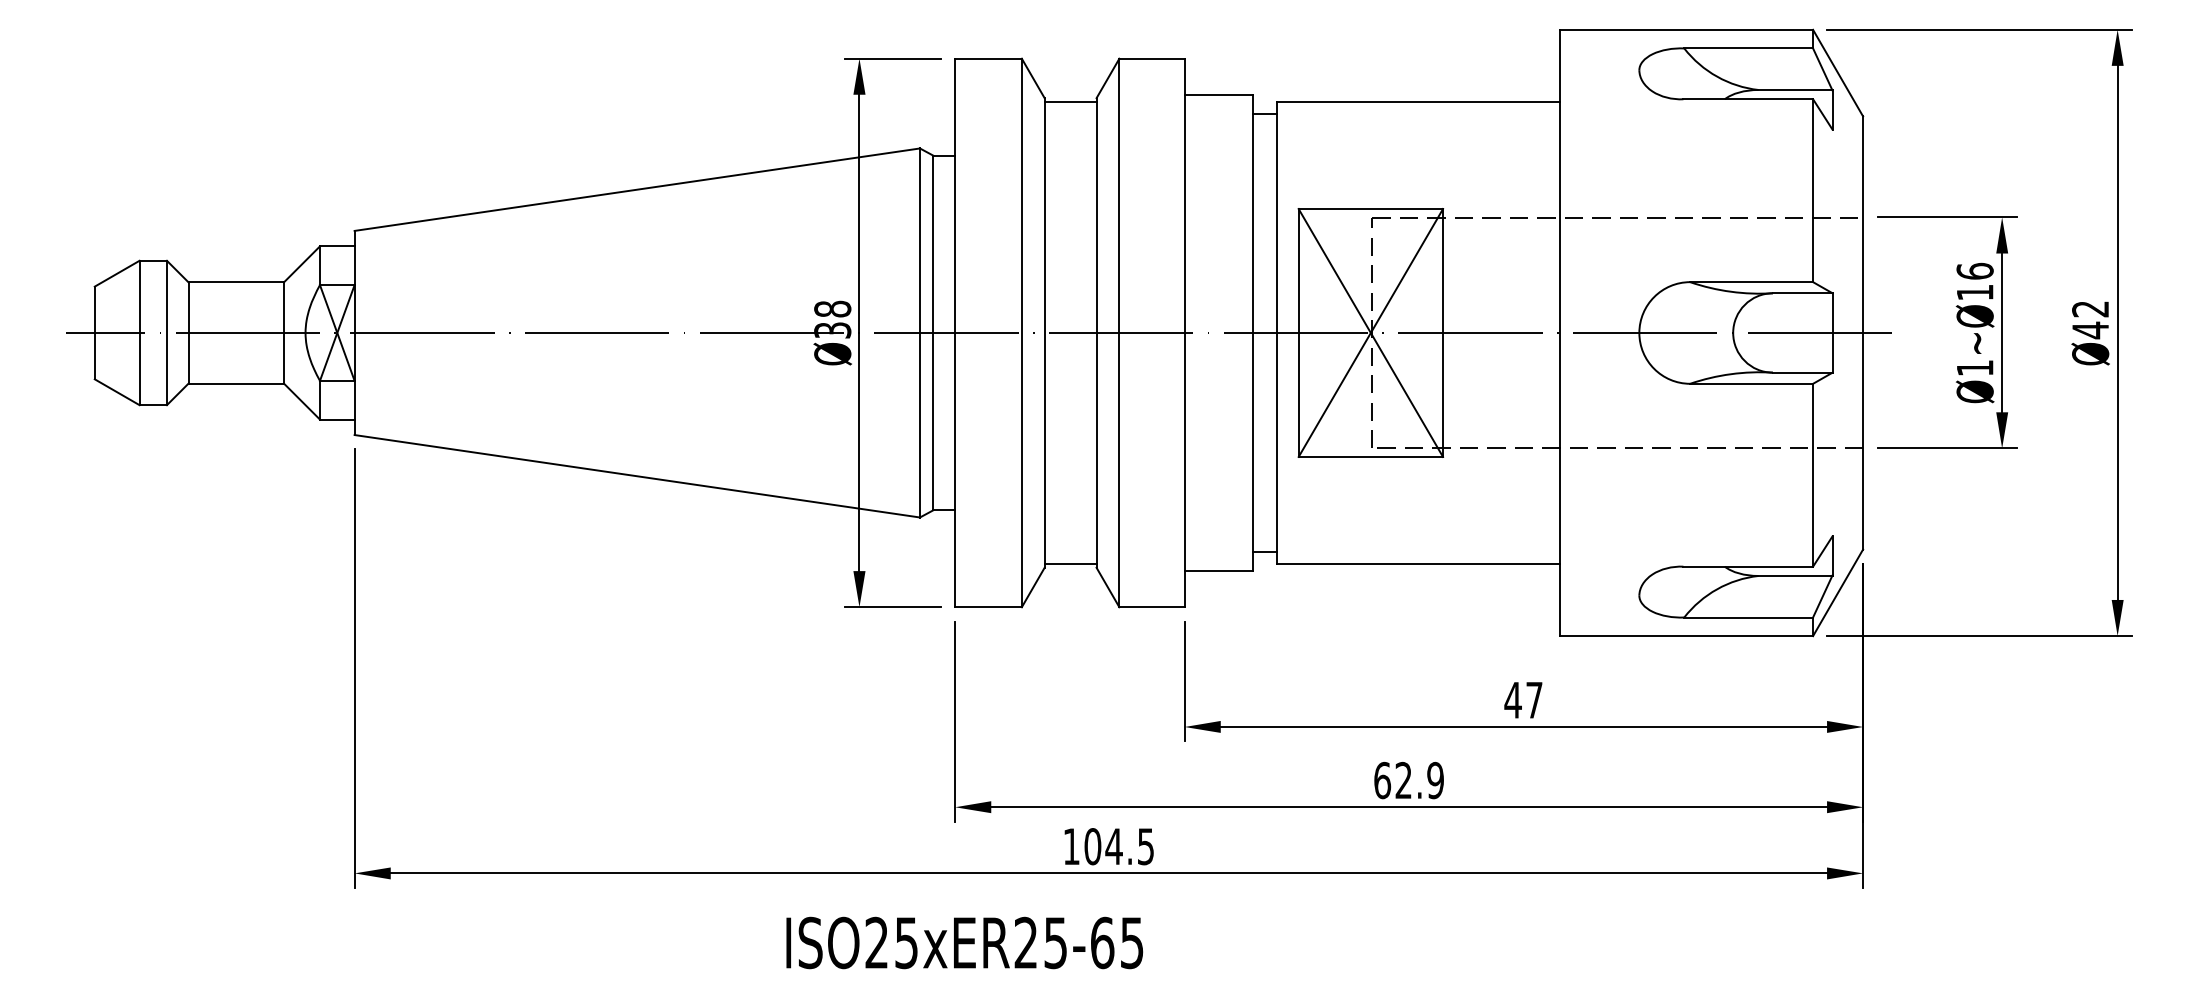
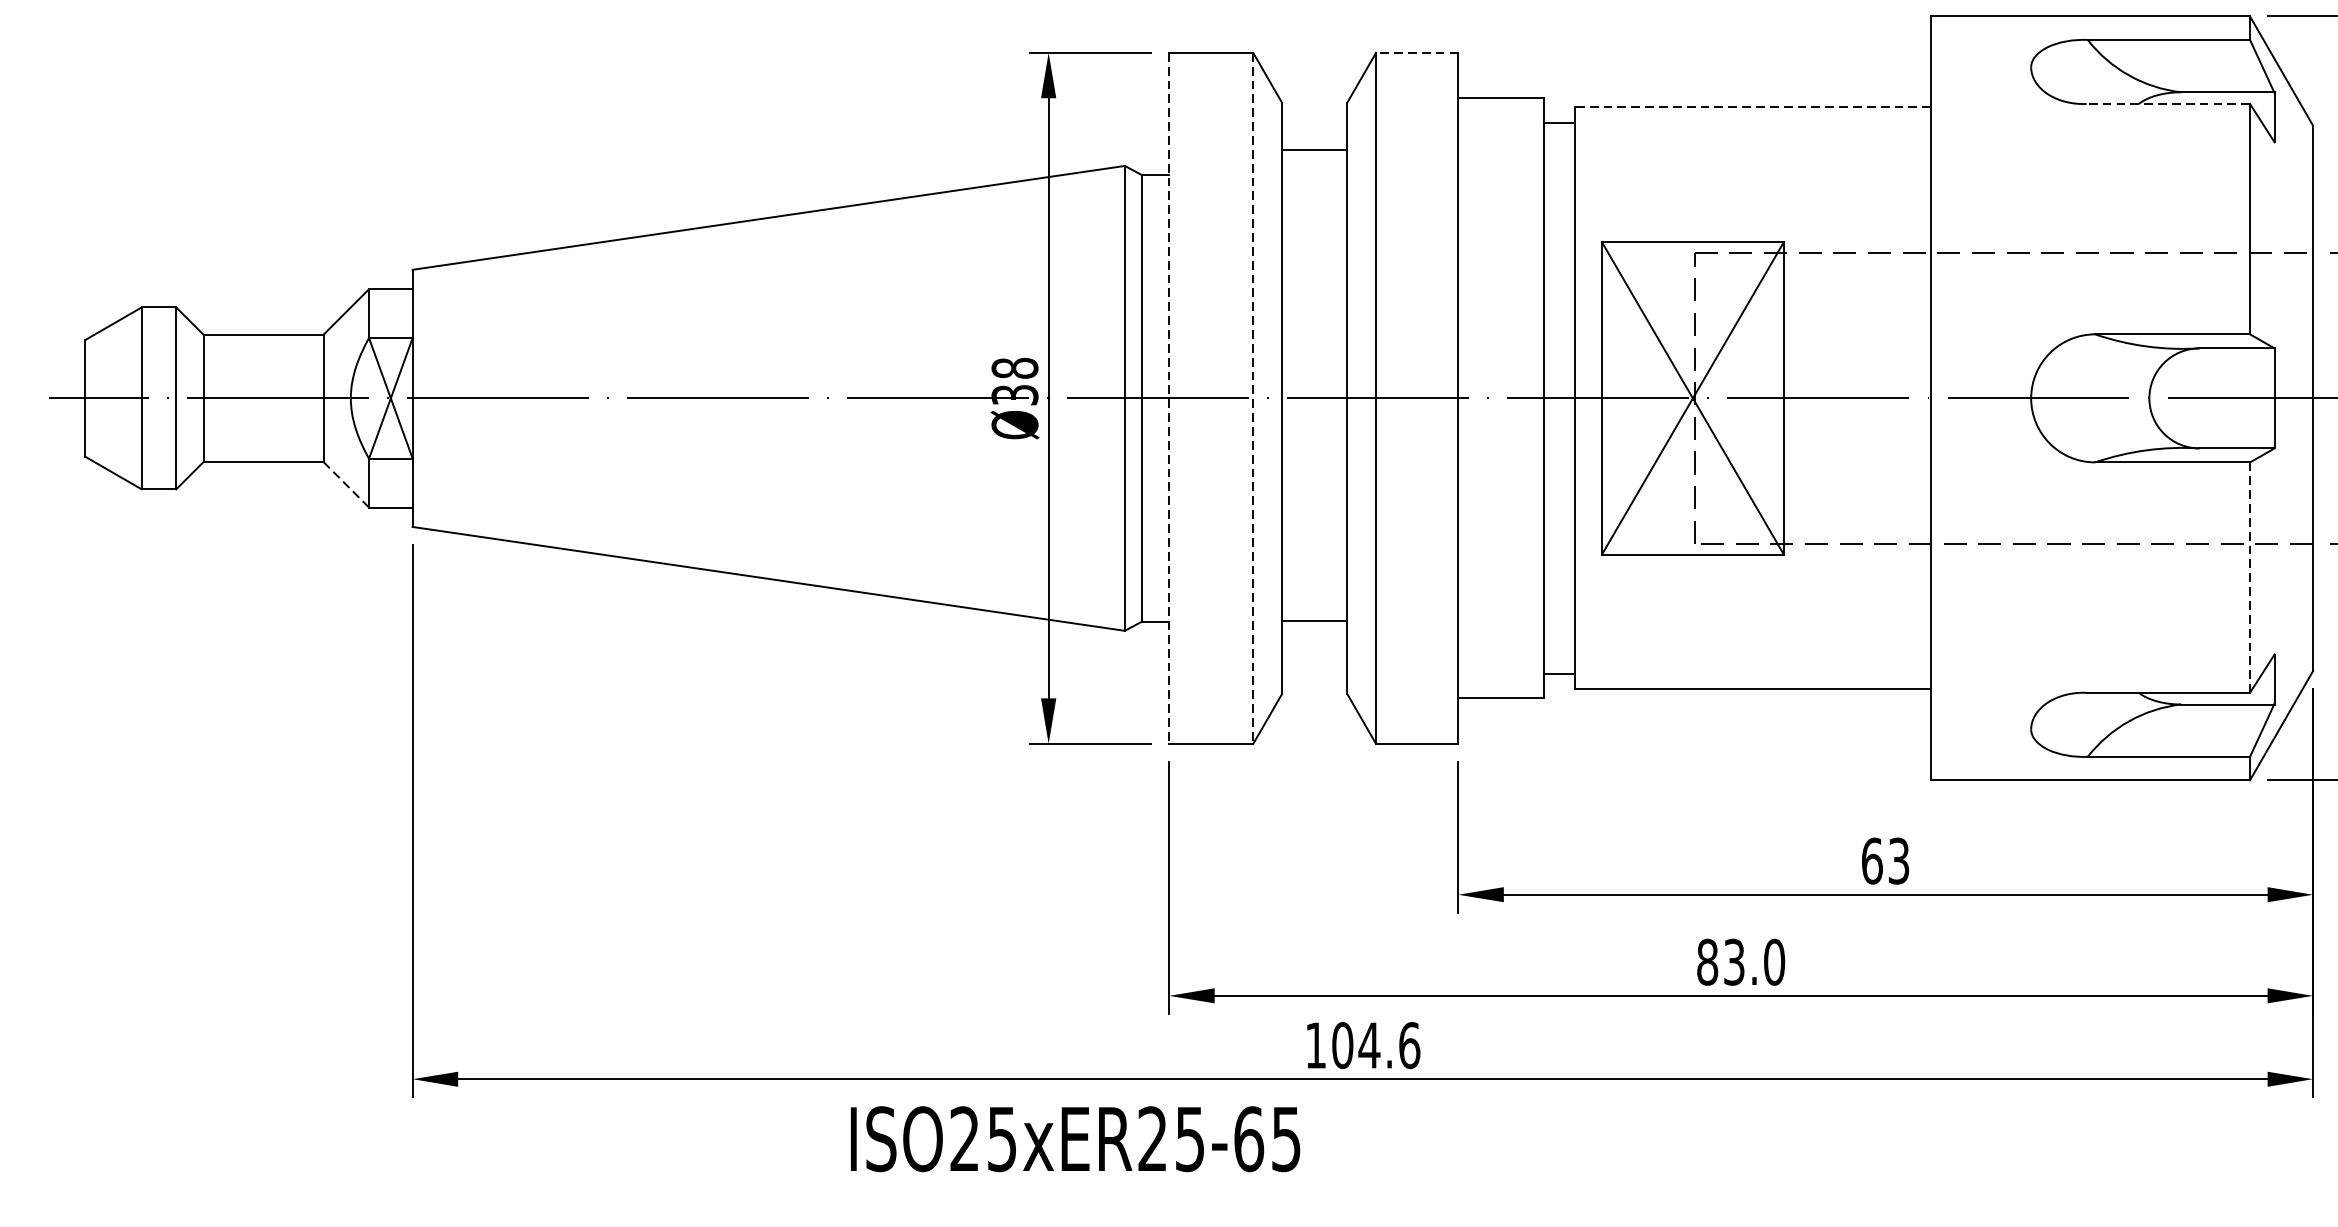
line: (1152, 58) -> (1417, 52), solid -> dashed
line: (1748, 99) -> (2168, 104), solid -> dashed
line: (1070, 102) -> (1314, 150), moved
line: (1418, 102) -> (1752, 108), solid -> dashed
line: (955, 333) -> (1169, 399), solid -> dashed
line: (1021, 333) -> (1252, 399), solid -> dashed
line: (301, 401) -> (345, 484), solid -> dashed
line: (1813, 475) -> (2250, 577), solid -> dashed
line: (1070, 563) -> (1314, 620), moved
text: (1523, 699) -> (1885, 860), 47 -> 63
text: (1409, 780) -> (1741, 962), 62.9 -> 83.0
text: (1145, 846) -> (1409, 1045), 104.5 -> 104.6
text: (964, 942) -> (1075, 1138), moved

